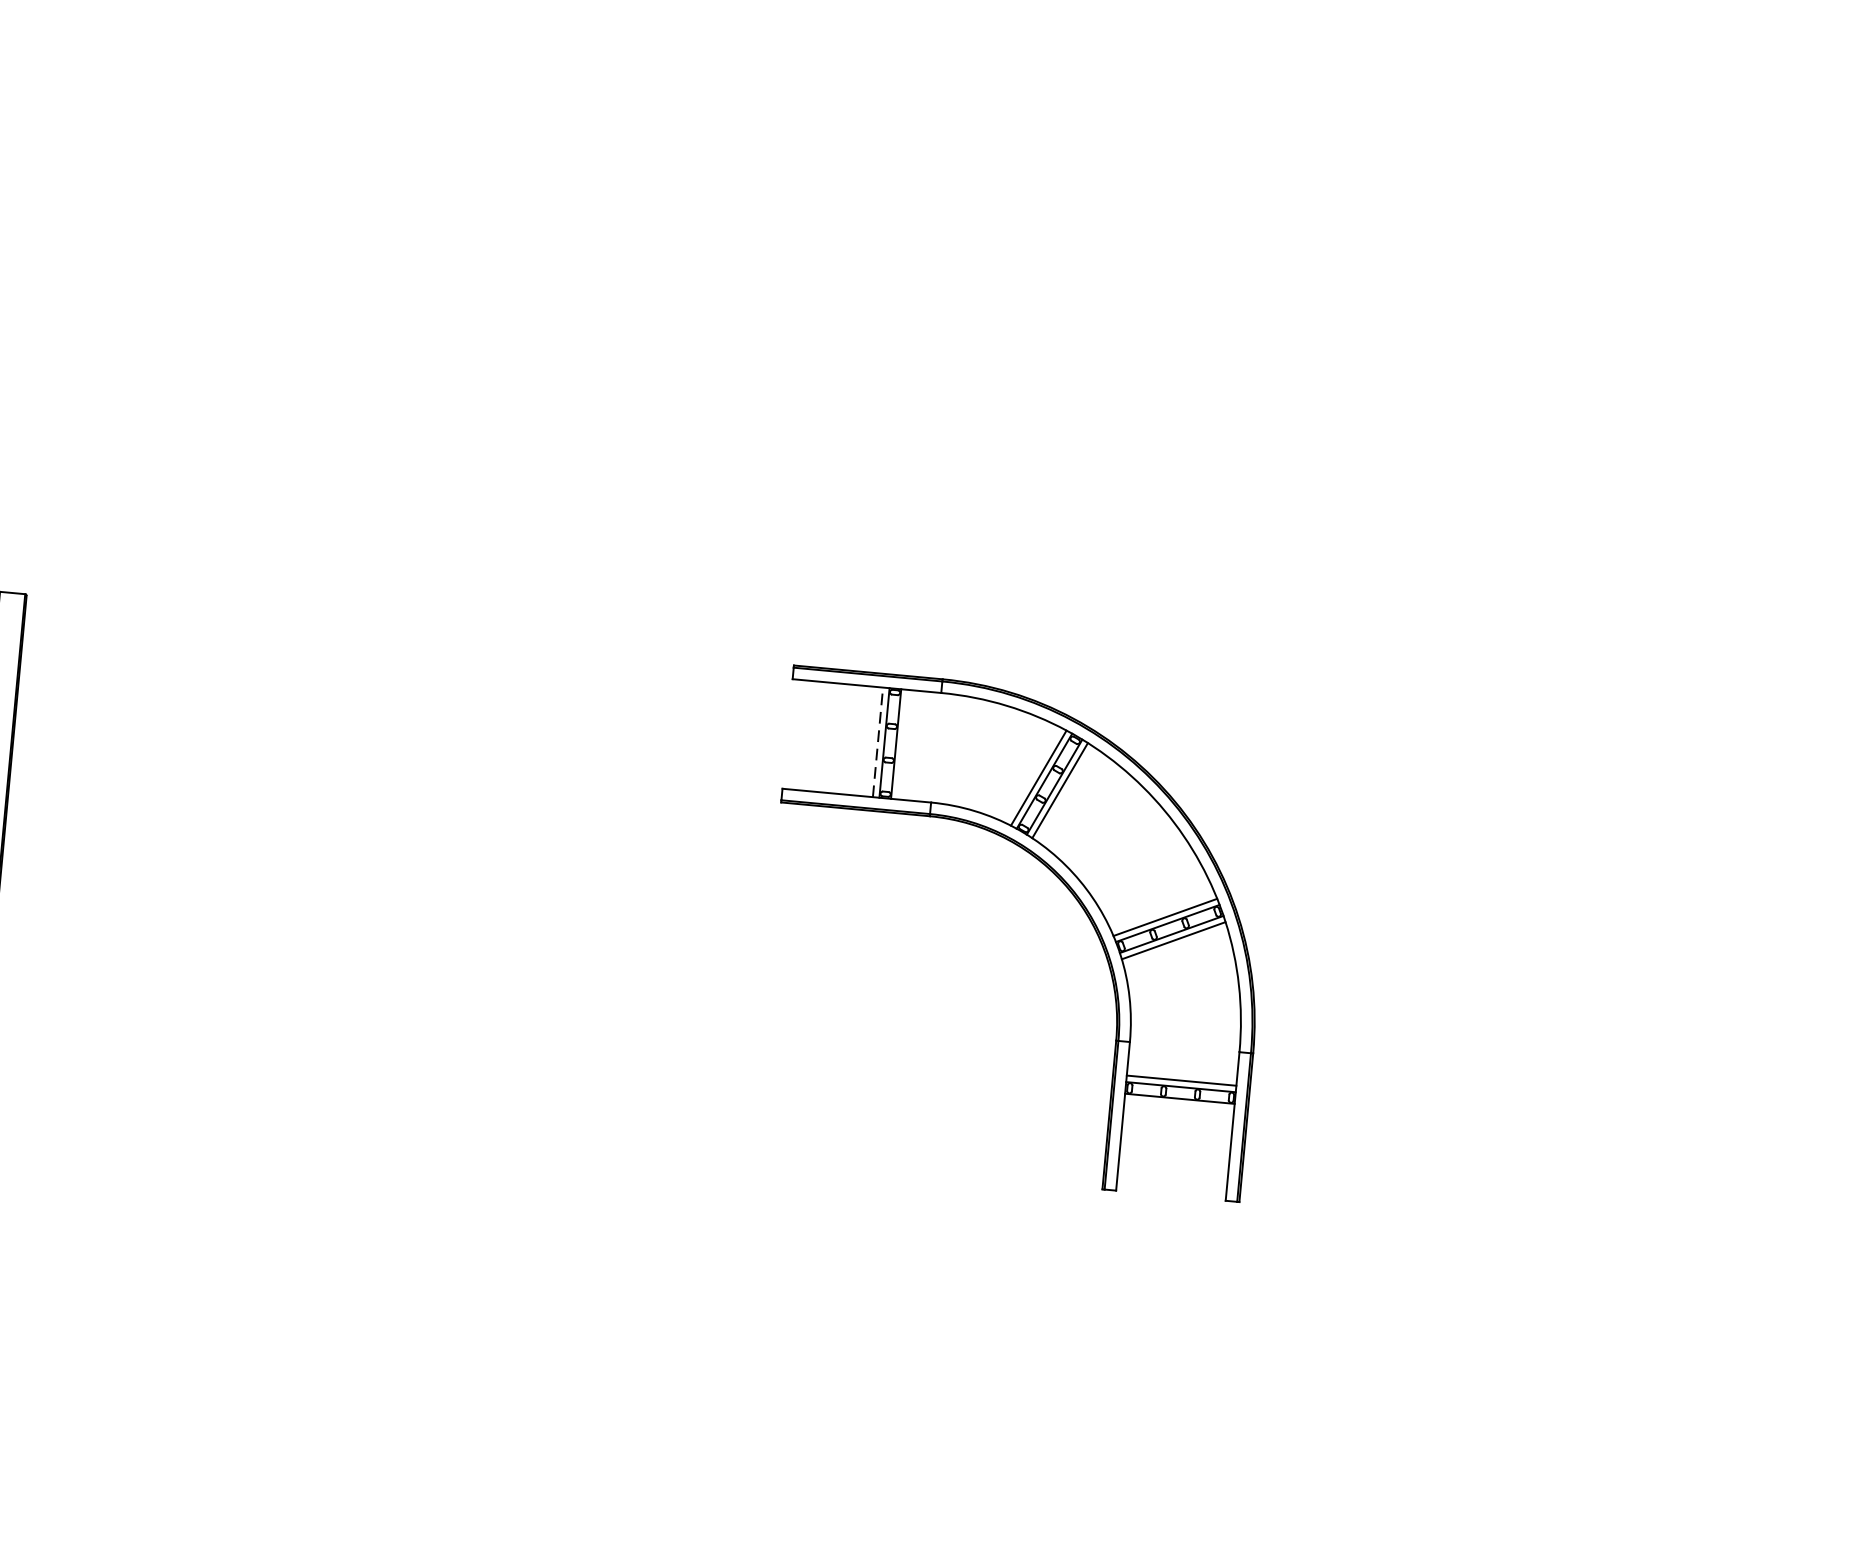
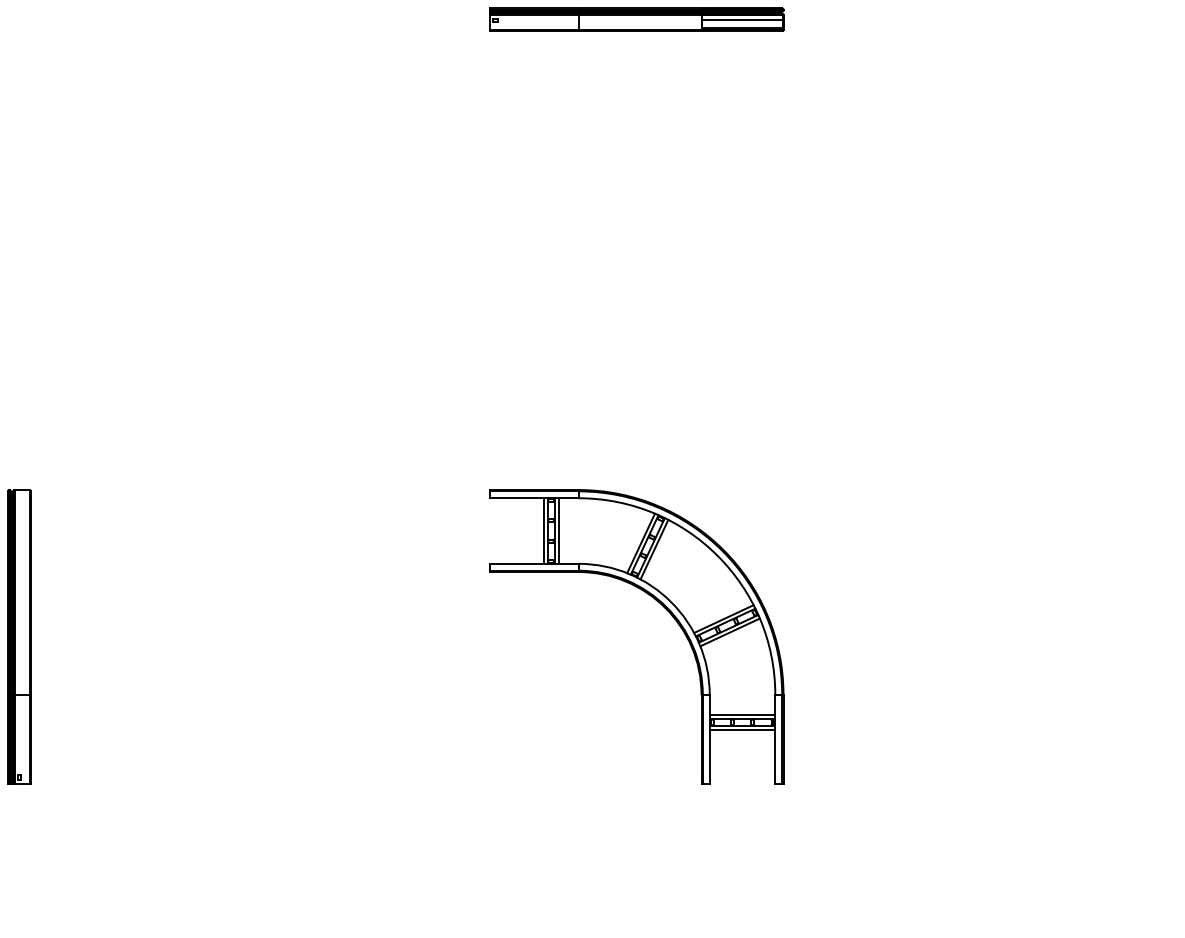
line: (877, 743) -> (543, 531), dashed -> solid
line: (902, 743) -> (558, 530), added
line: (1179, 1104) -> (742, 729), added

